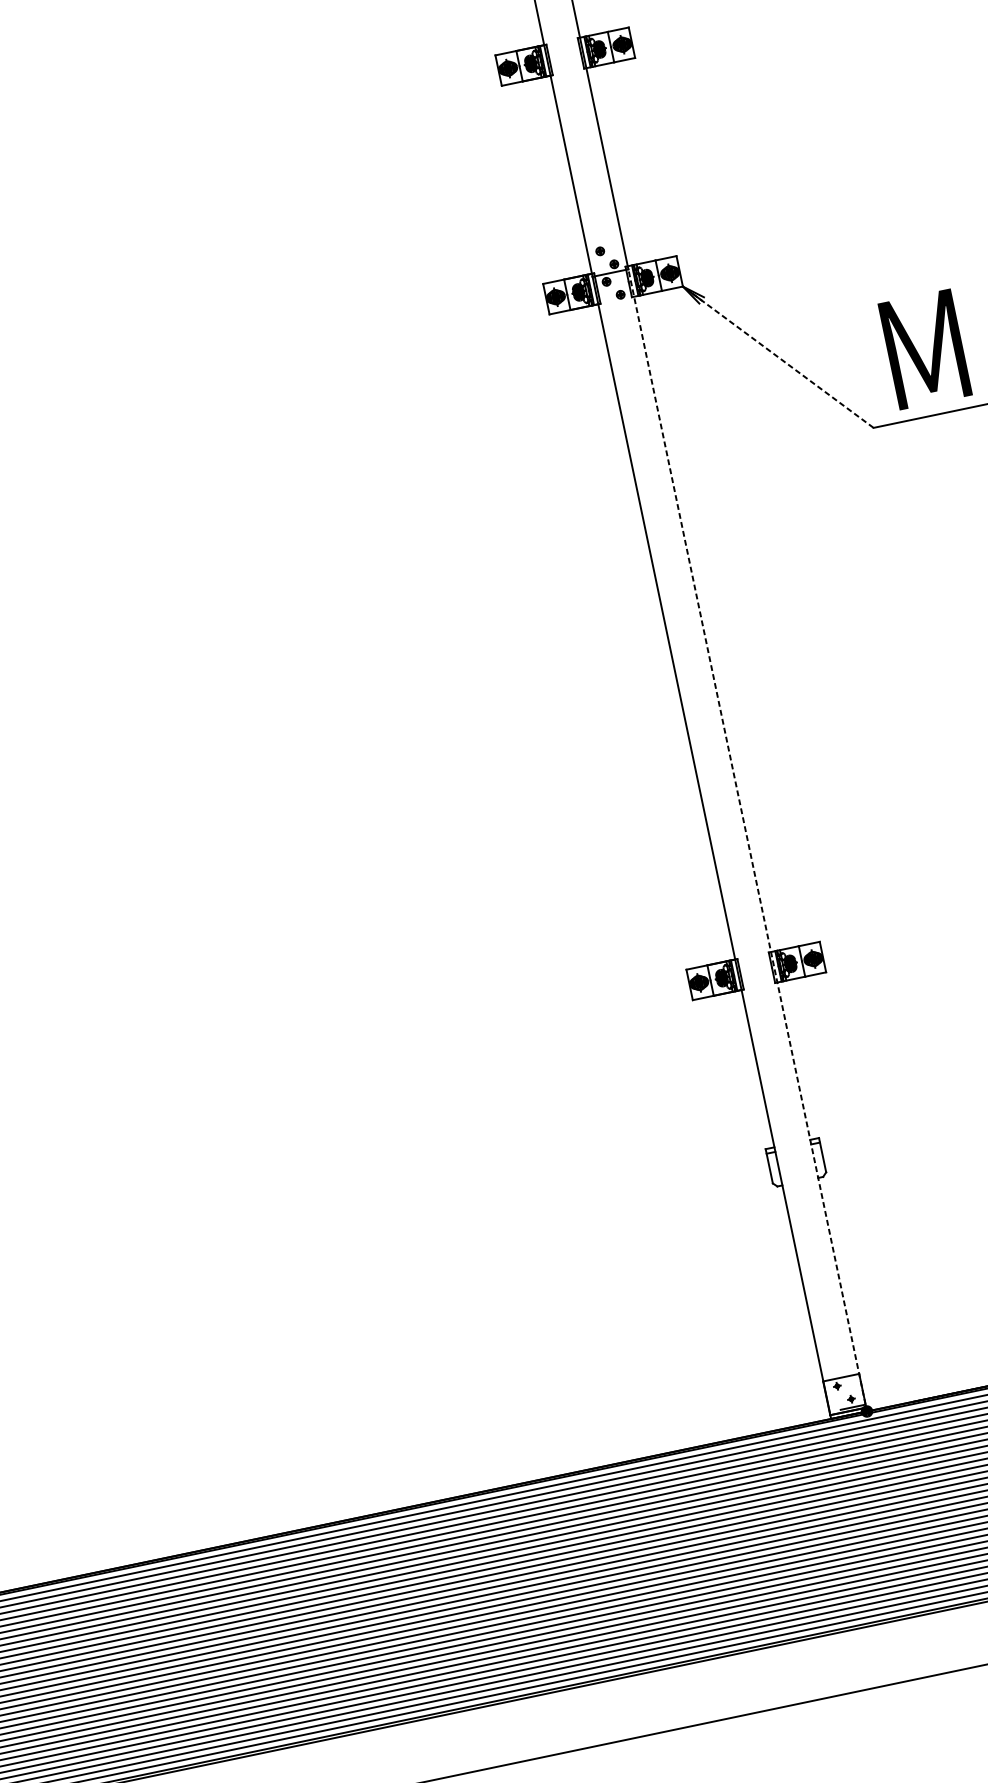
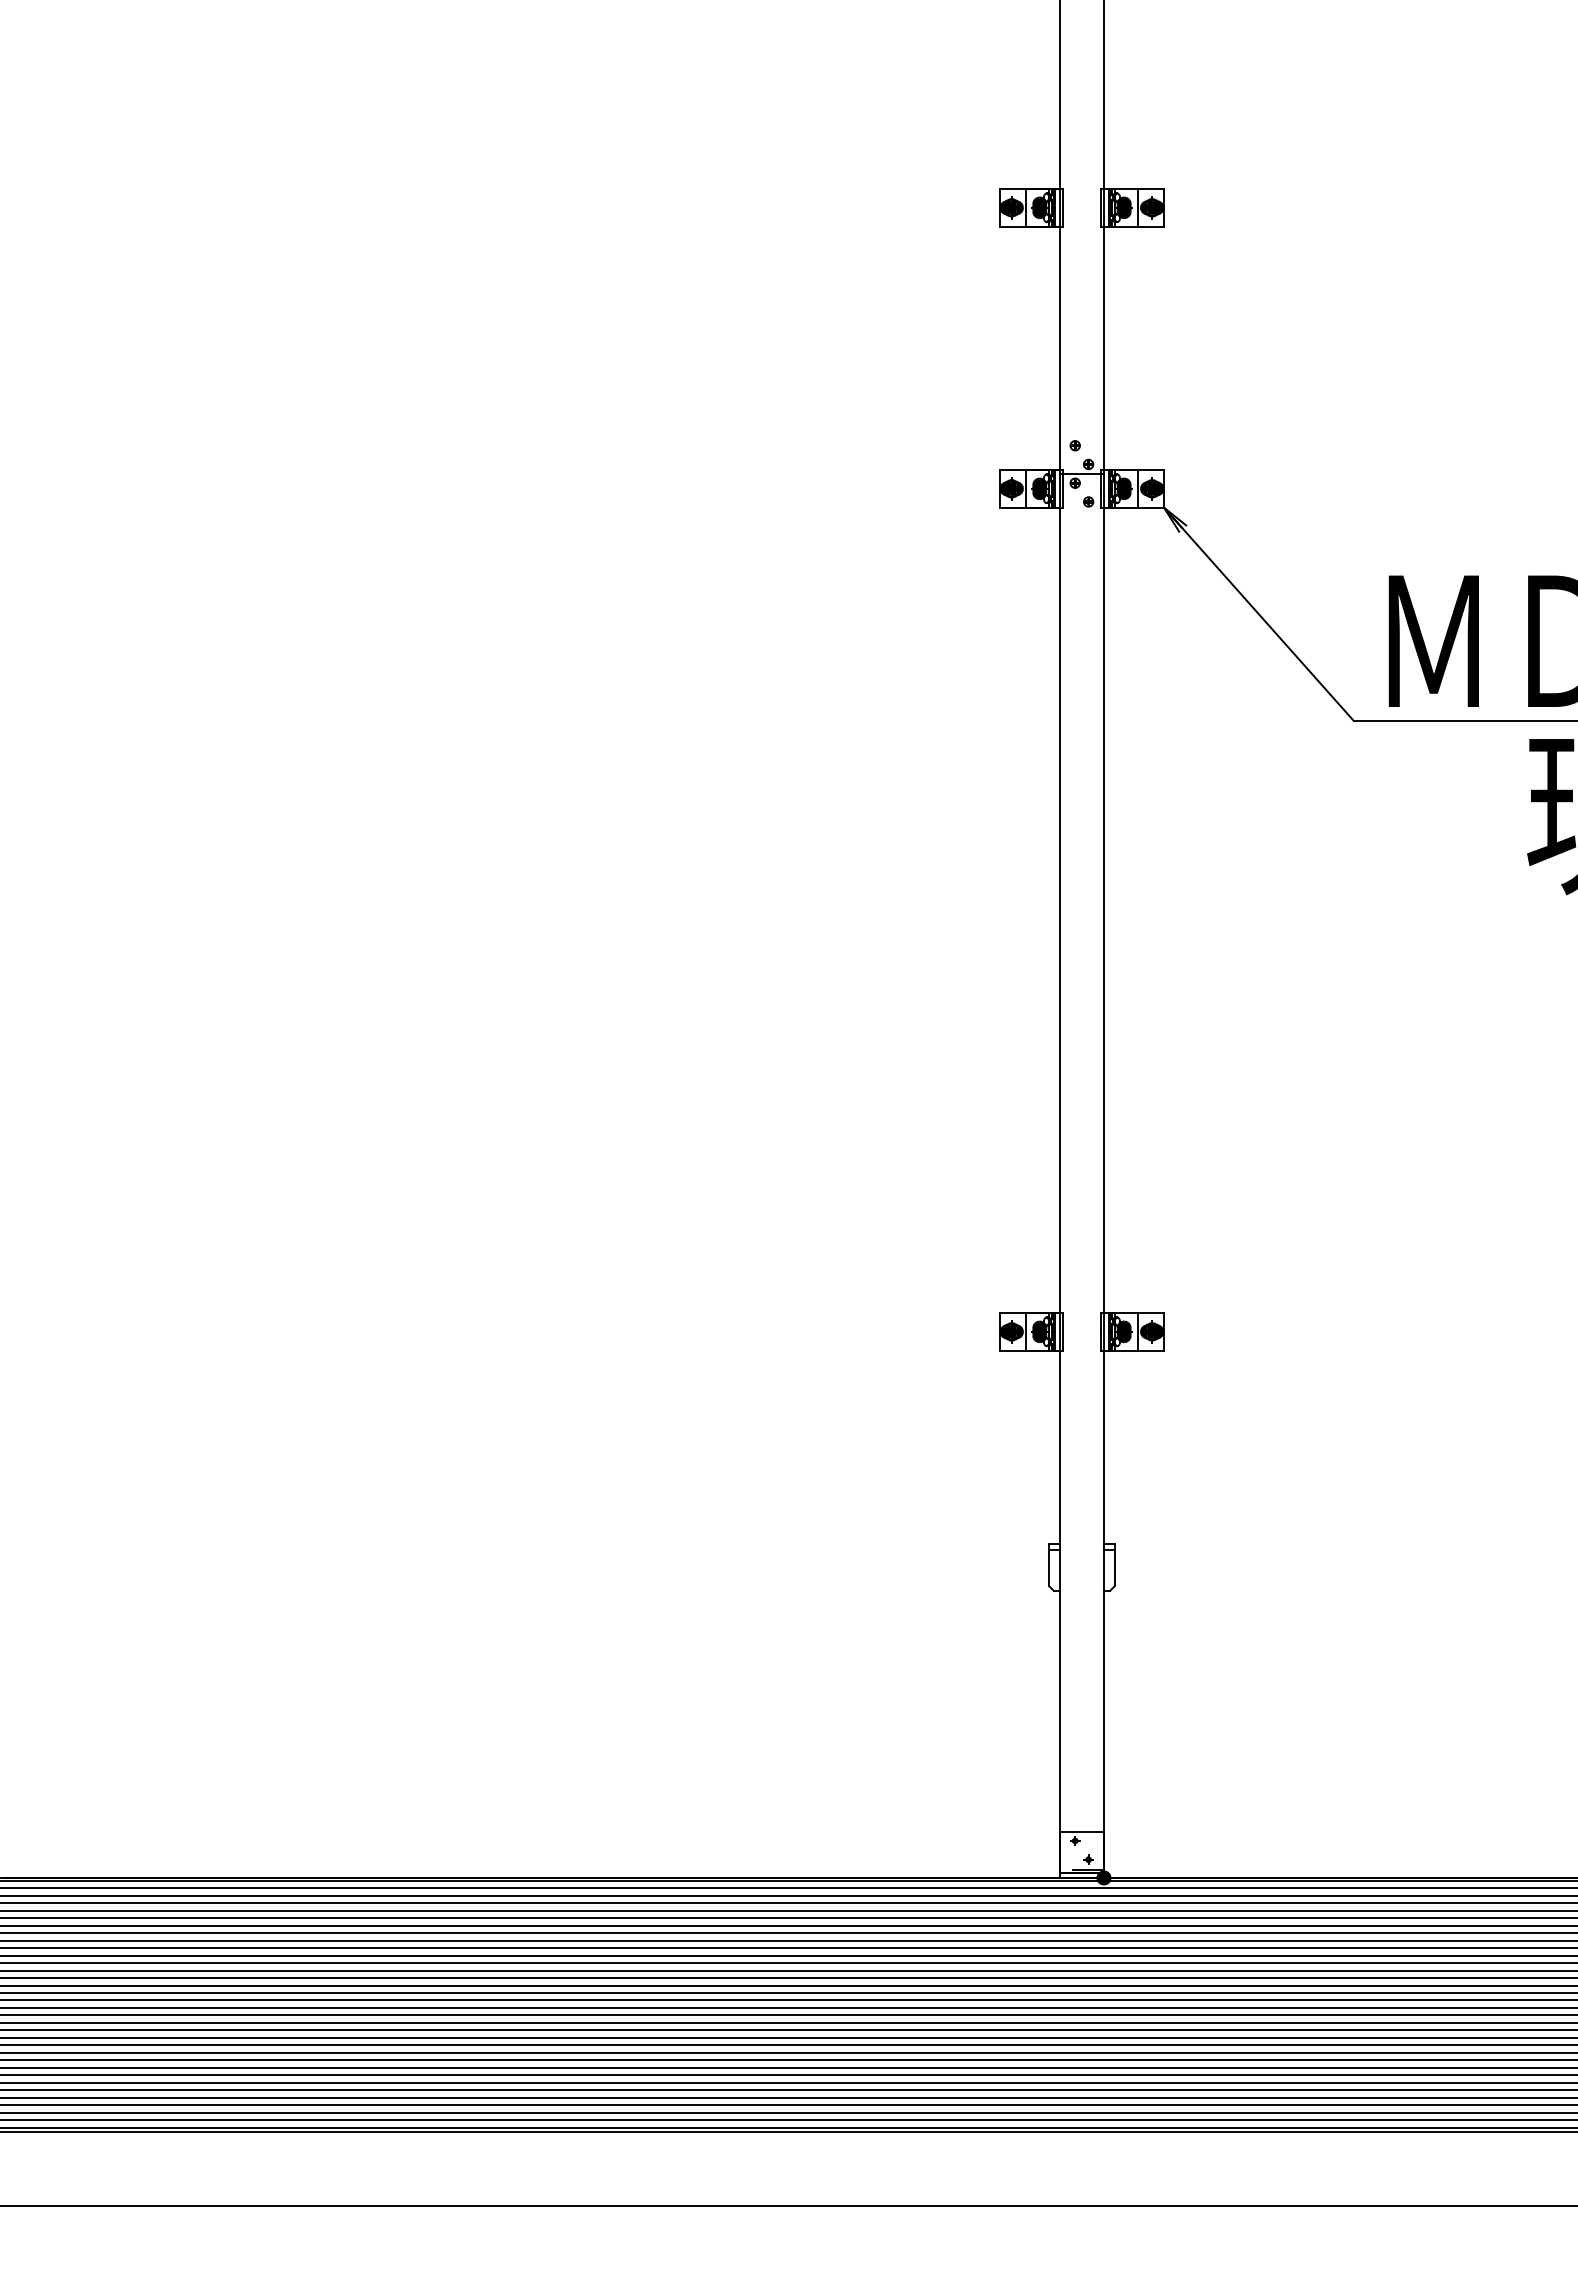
line: (777, 357) -> (1258, 614), dashed -> solid
line: (746, 836) -> (1103, 1171), dashed -> solid

